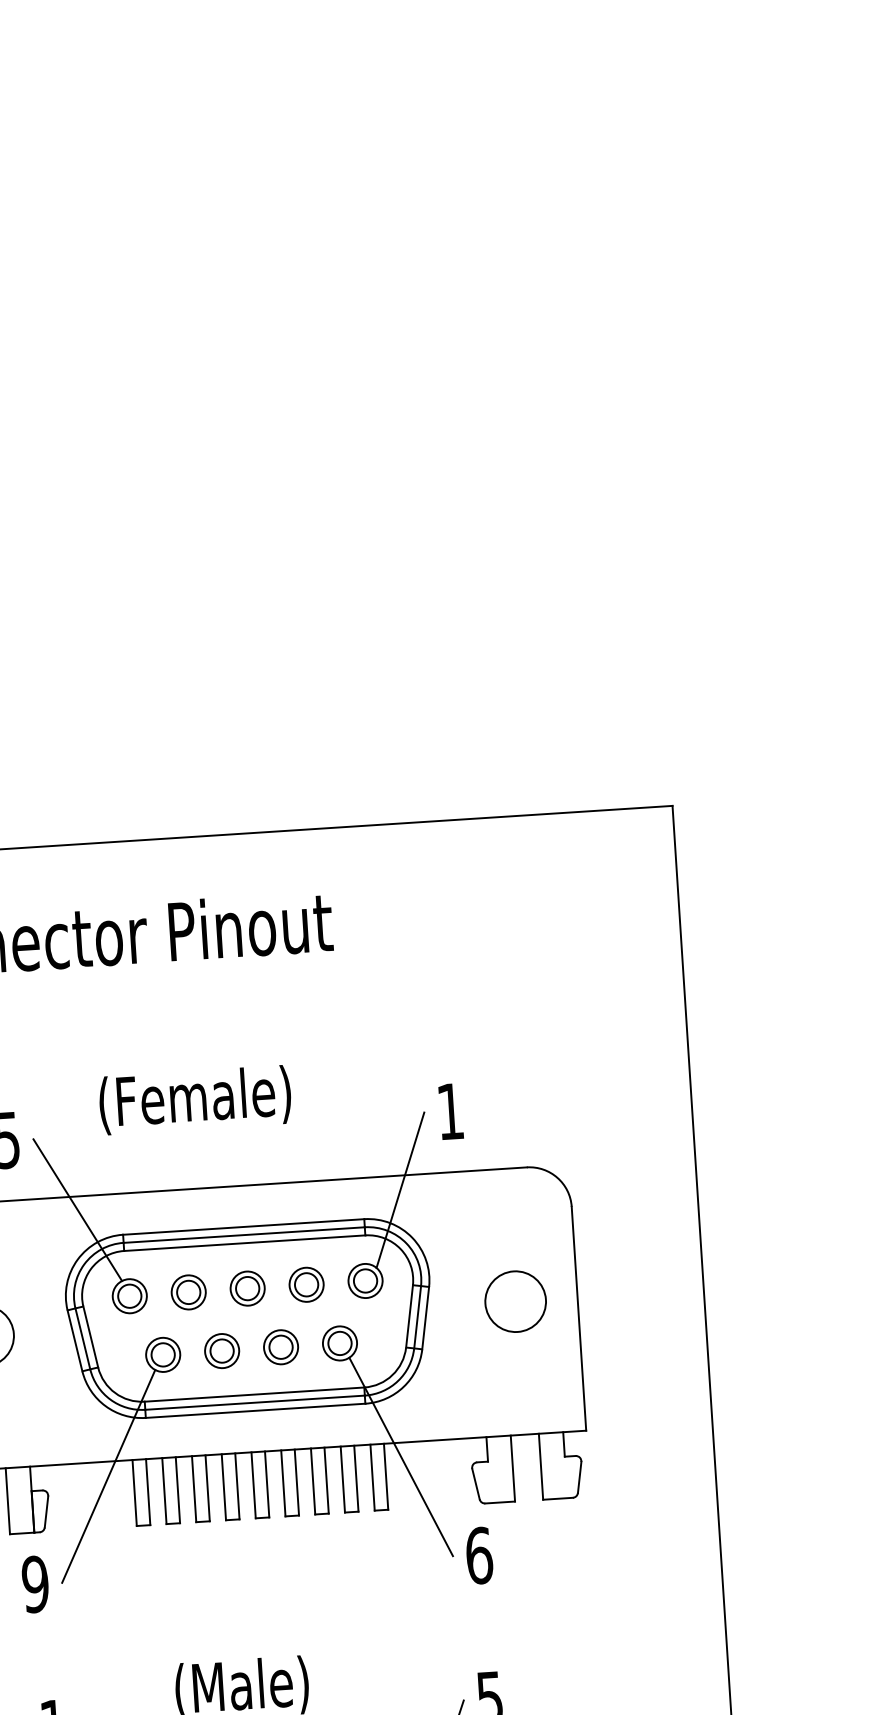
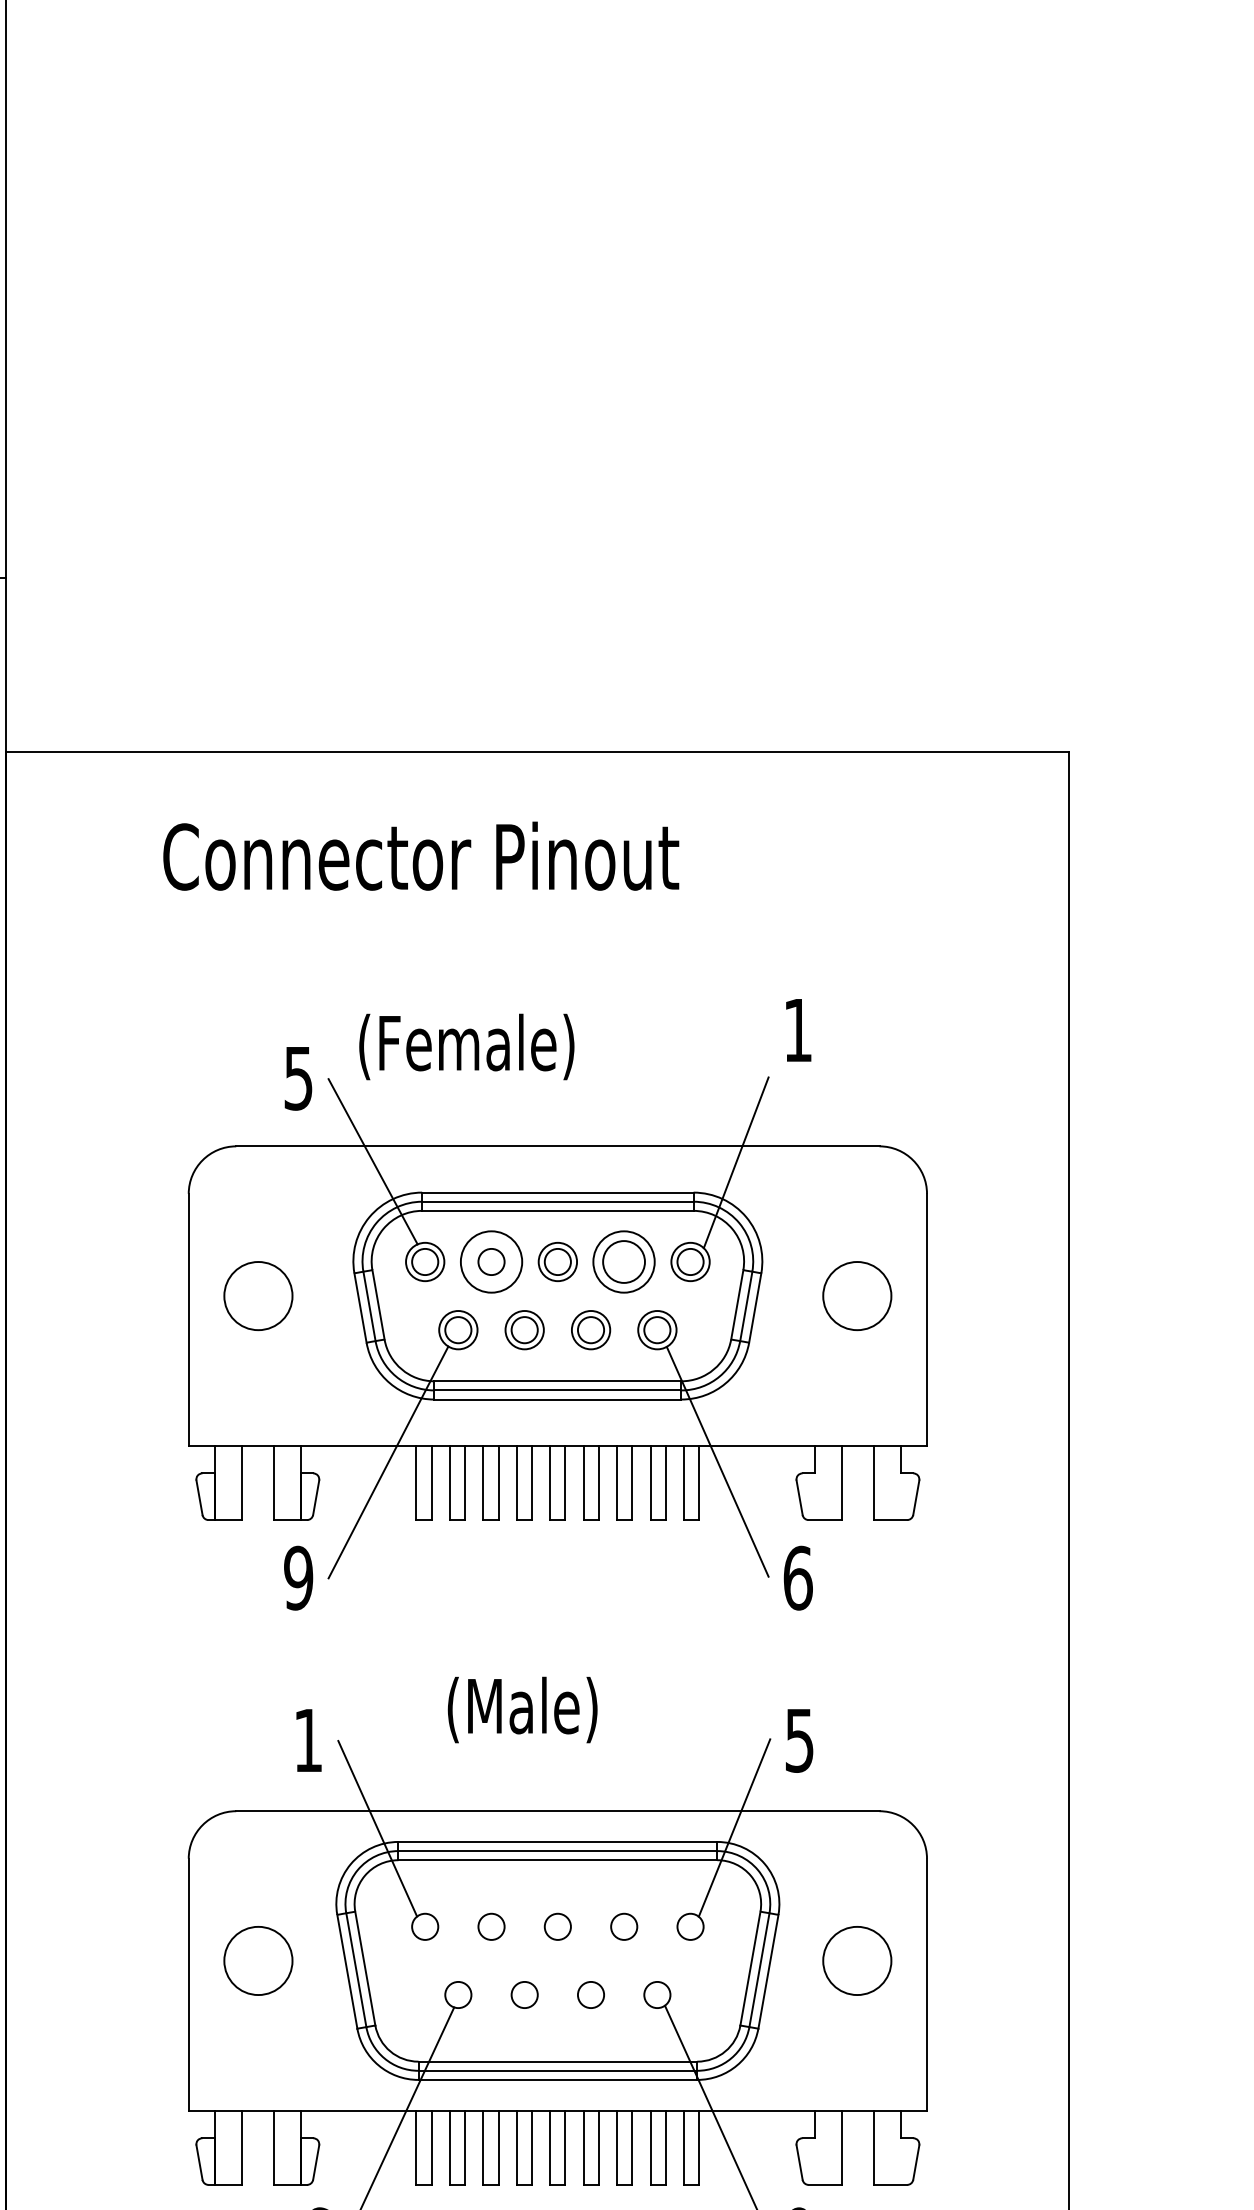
text: (194, 1099) -> (466, 1046), moved
text: (450, 1111) -> (798, 1030), moved
part: (306, 1284) -> (624, 1261), size x1.6
circle: (188, 1291) -> (491, 1261), size x1.6

